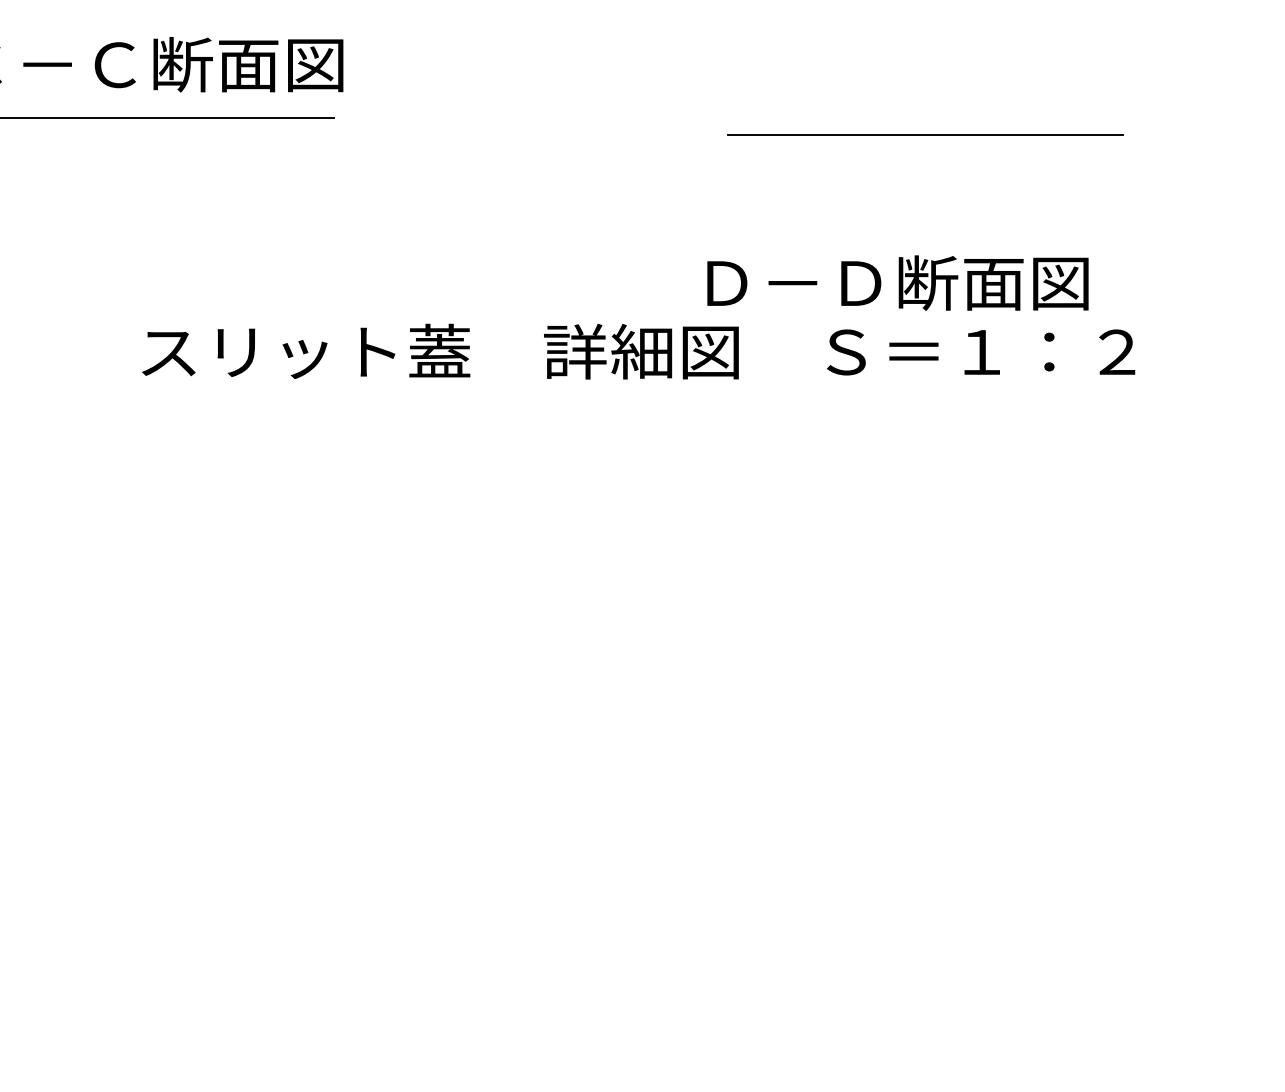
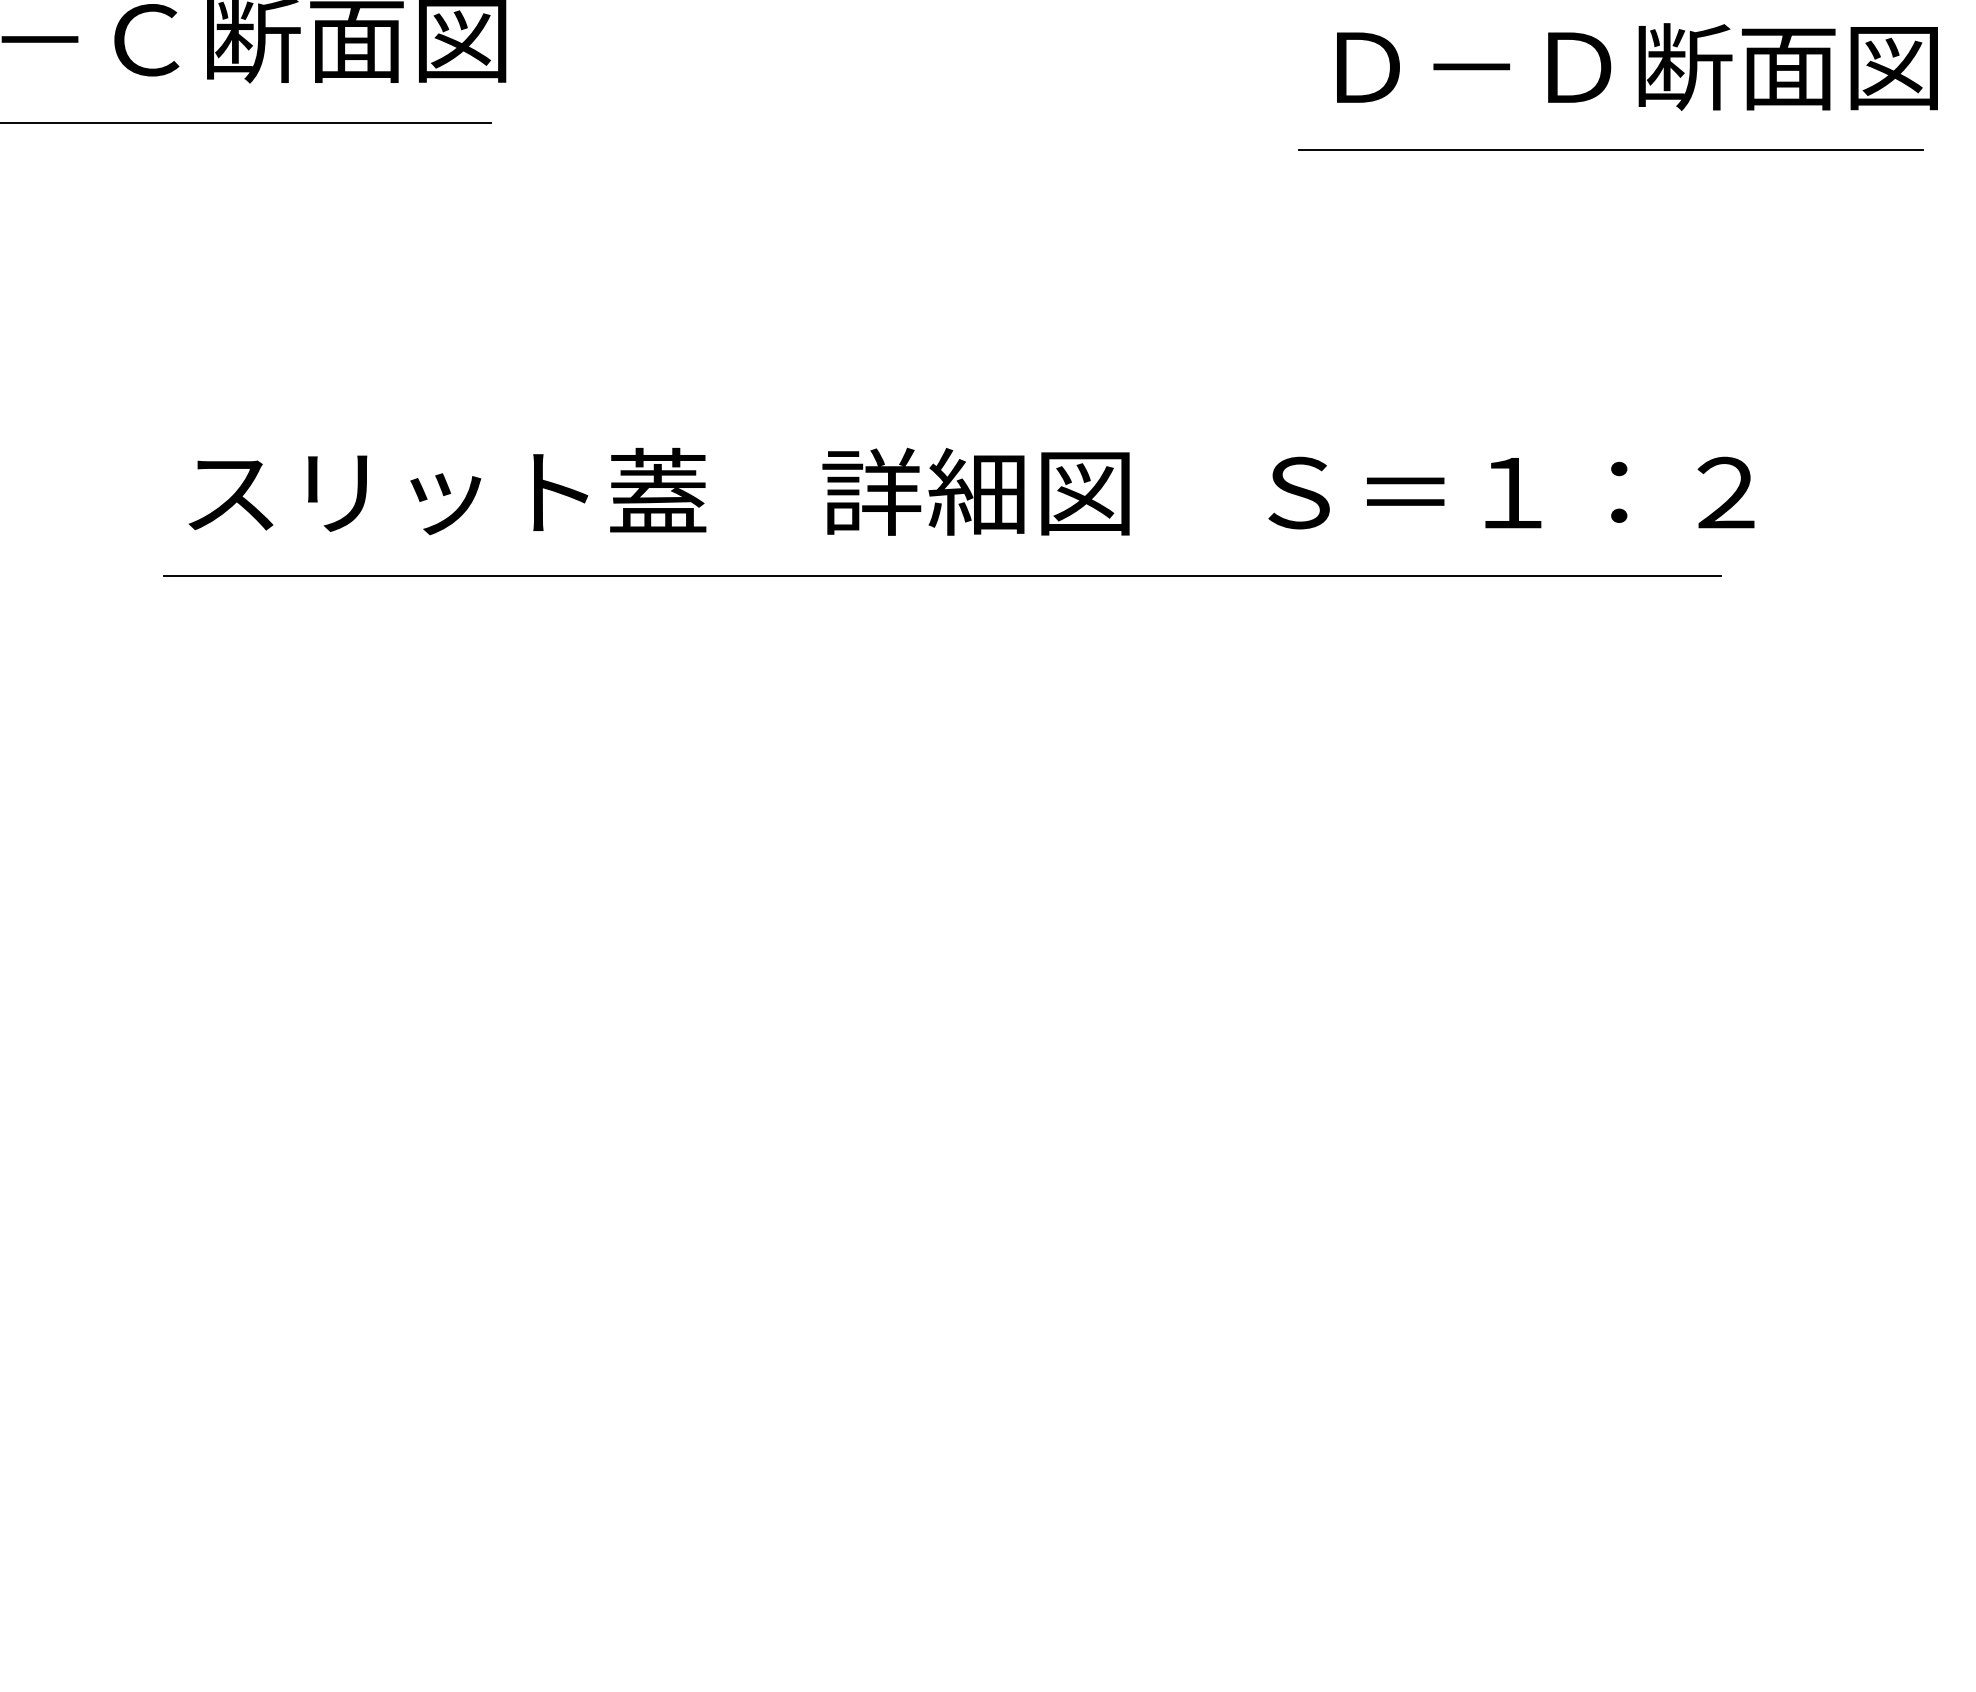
line: (925, 134) -> (1611, 149), moved
text: (897, 282) -> (1636, 65), moved
line: (619, 404) -> (941, 575), added

